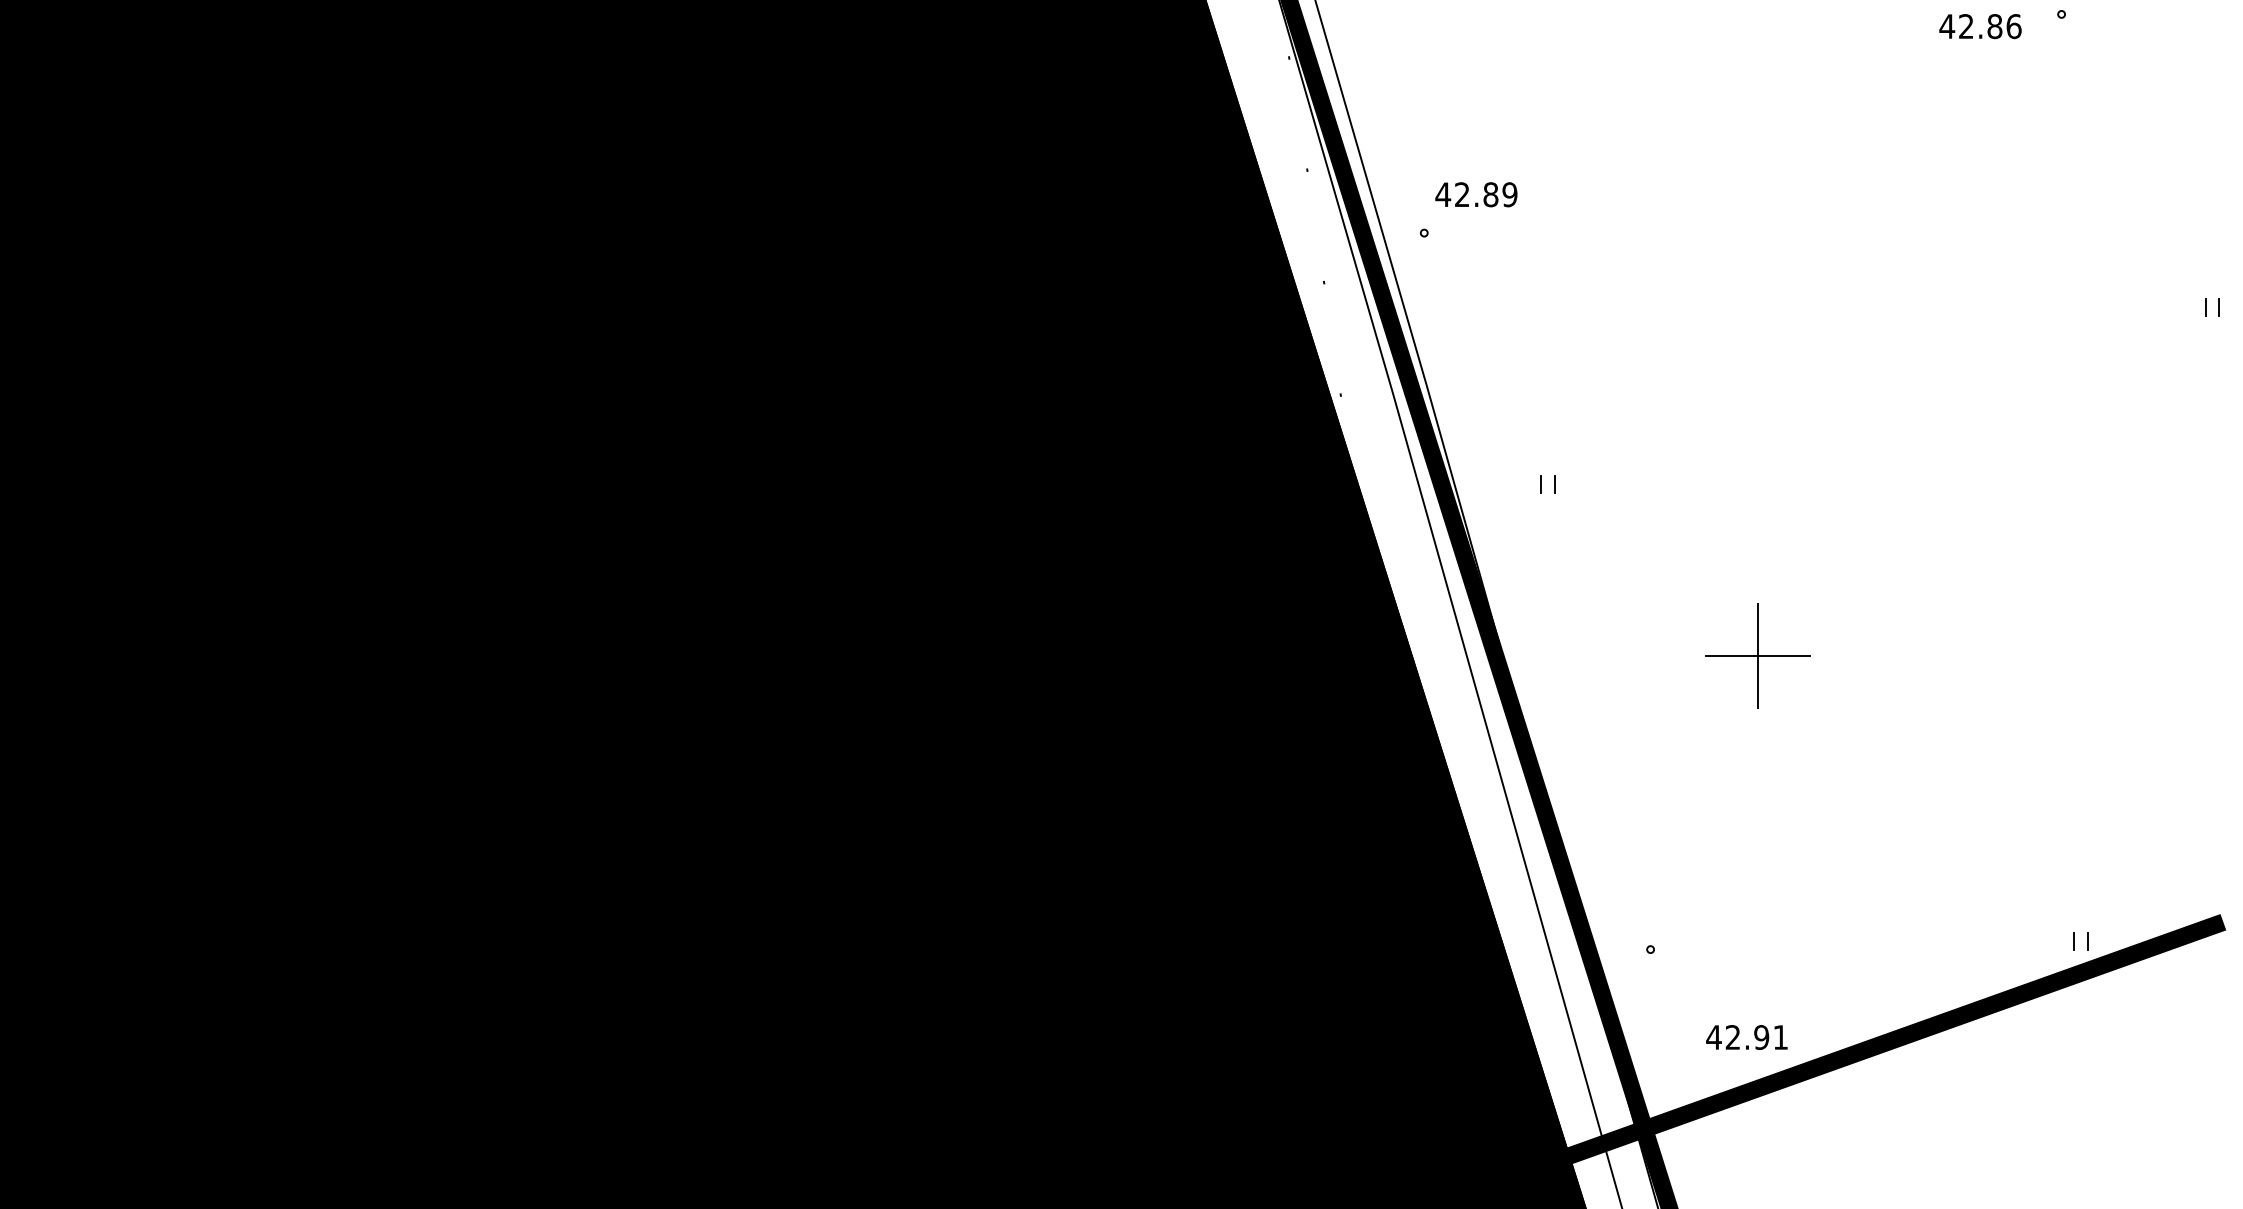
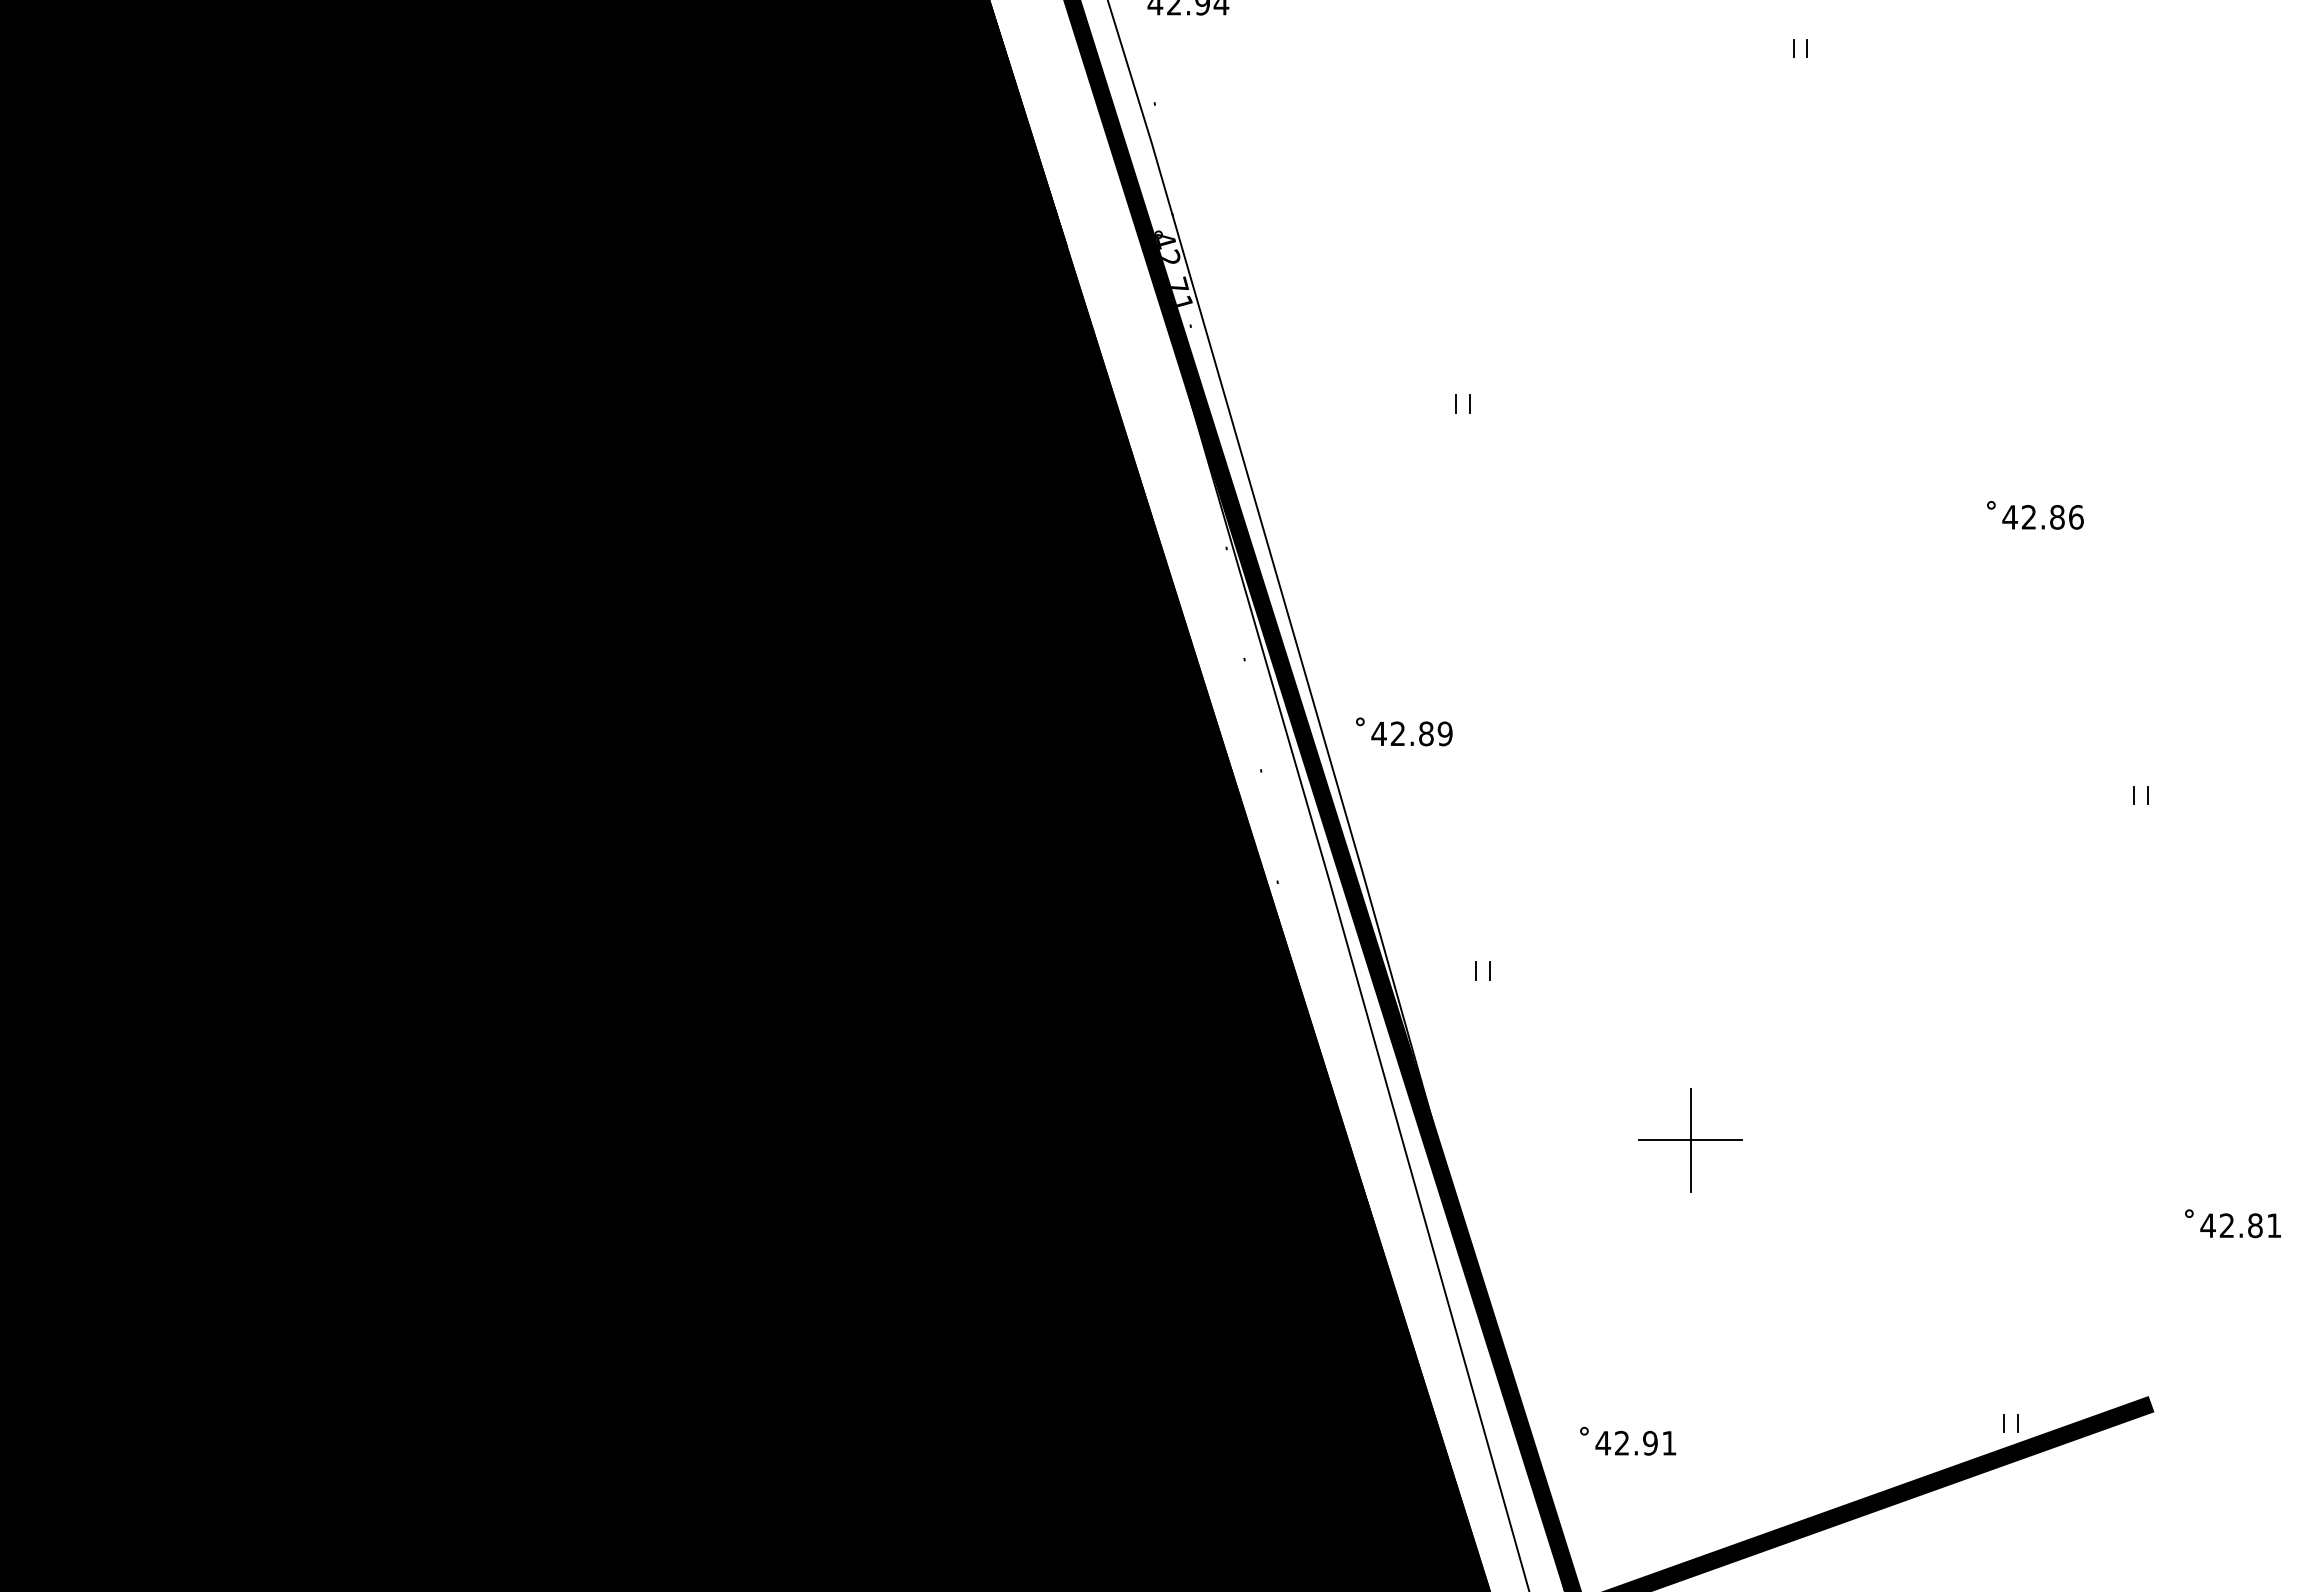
text: (1979, 26) -> (2042, 517), moved
text: (1475, 194) -> (1411, 733), moved
text: (1746, 1036) -> (1635, 1442), moved

